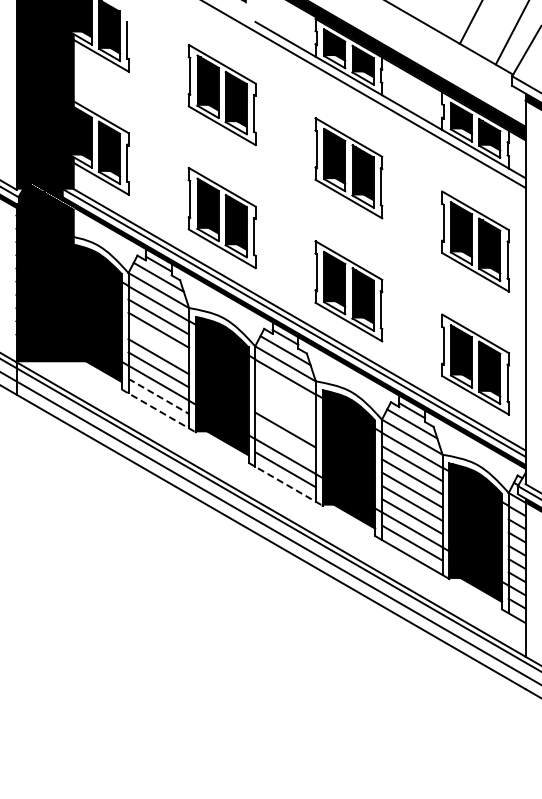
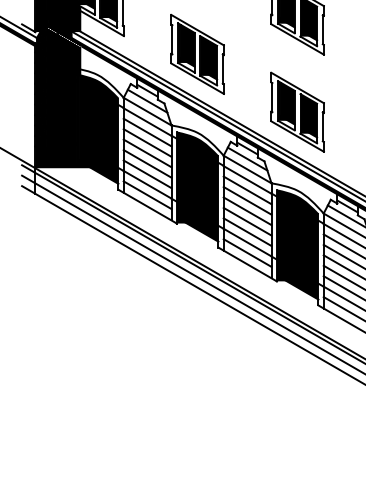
line: (158, 343) -> (147, 153), added
line: (285, 389) -> (247, 189), added
line: (159, 396) -> (148, 195), dashed -> solid
line: (285, 403) -> (247, 200), added
line: (158, 410) -> (147, 206), dashed -> solid
line: (285, 416) -> (247, 211), added
line: (285, 442) -> (247, 231), added
line: (285, 484) -> (247, 264), dashed -> solid

